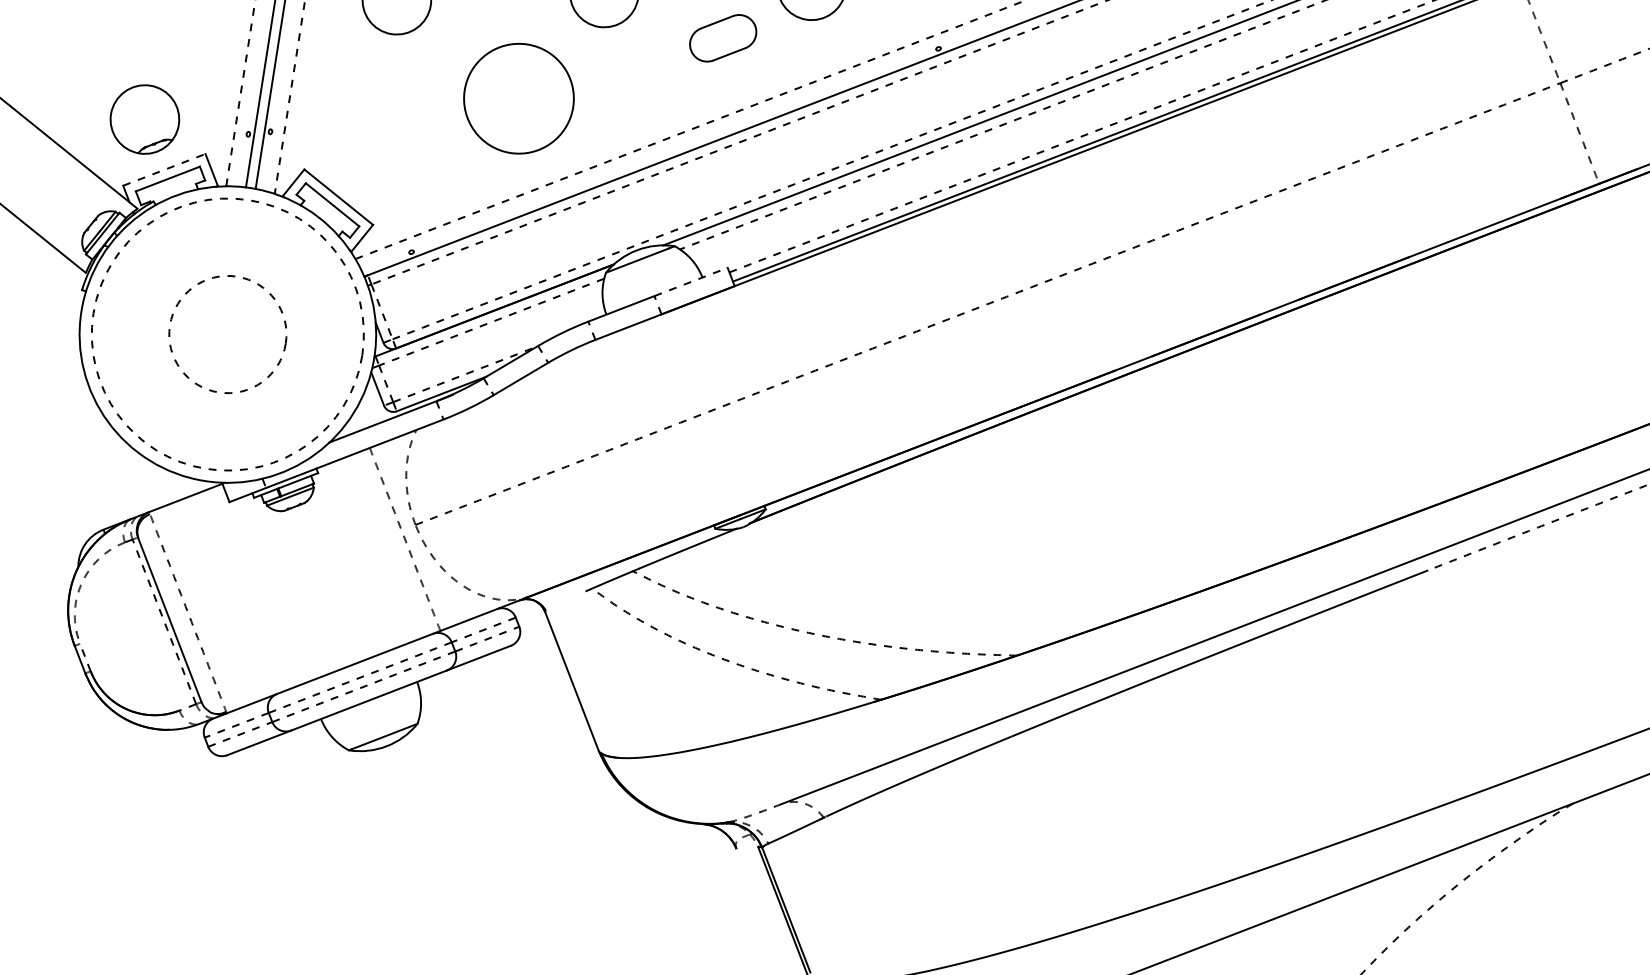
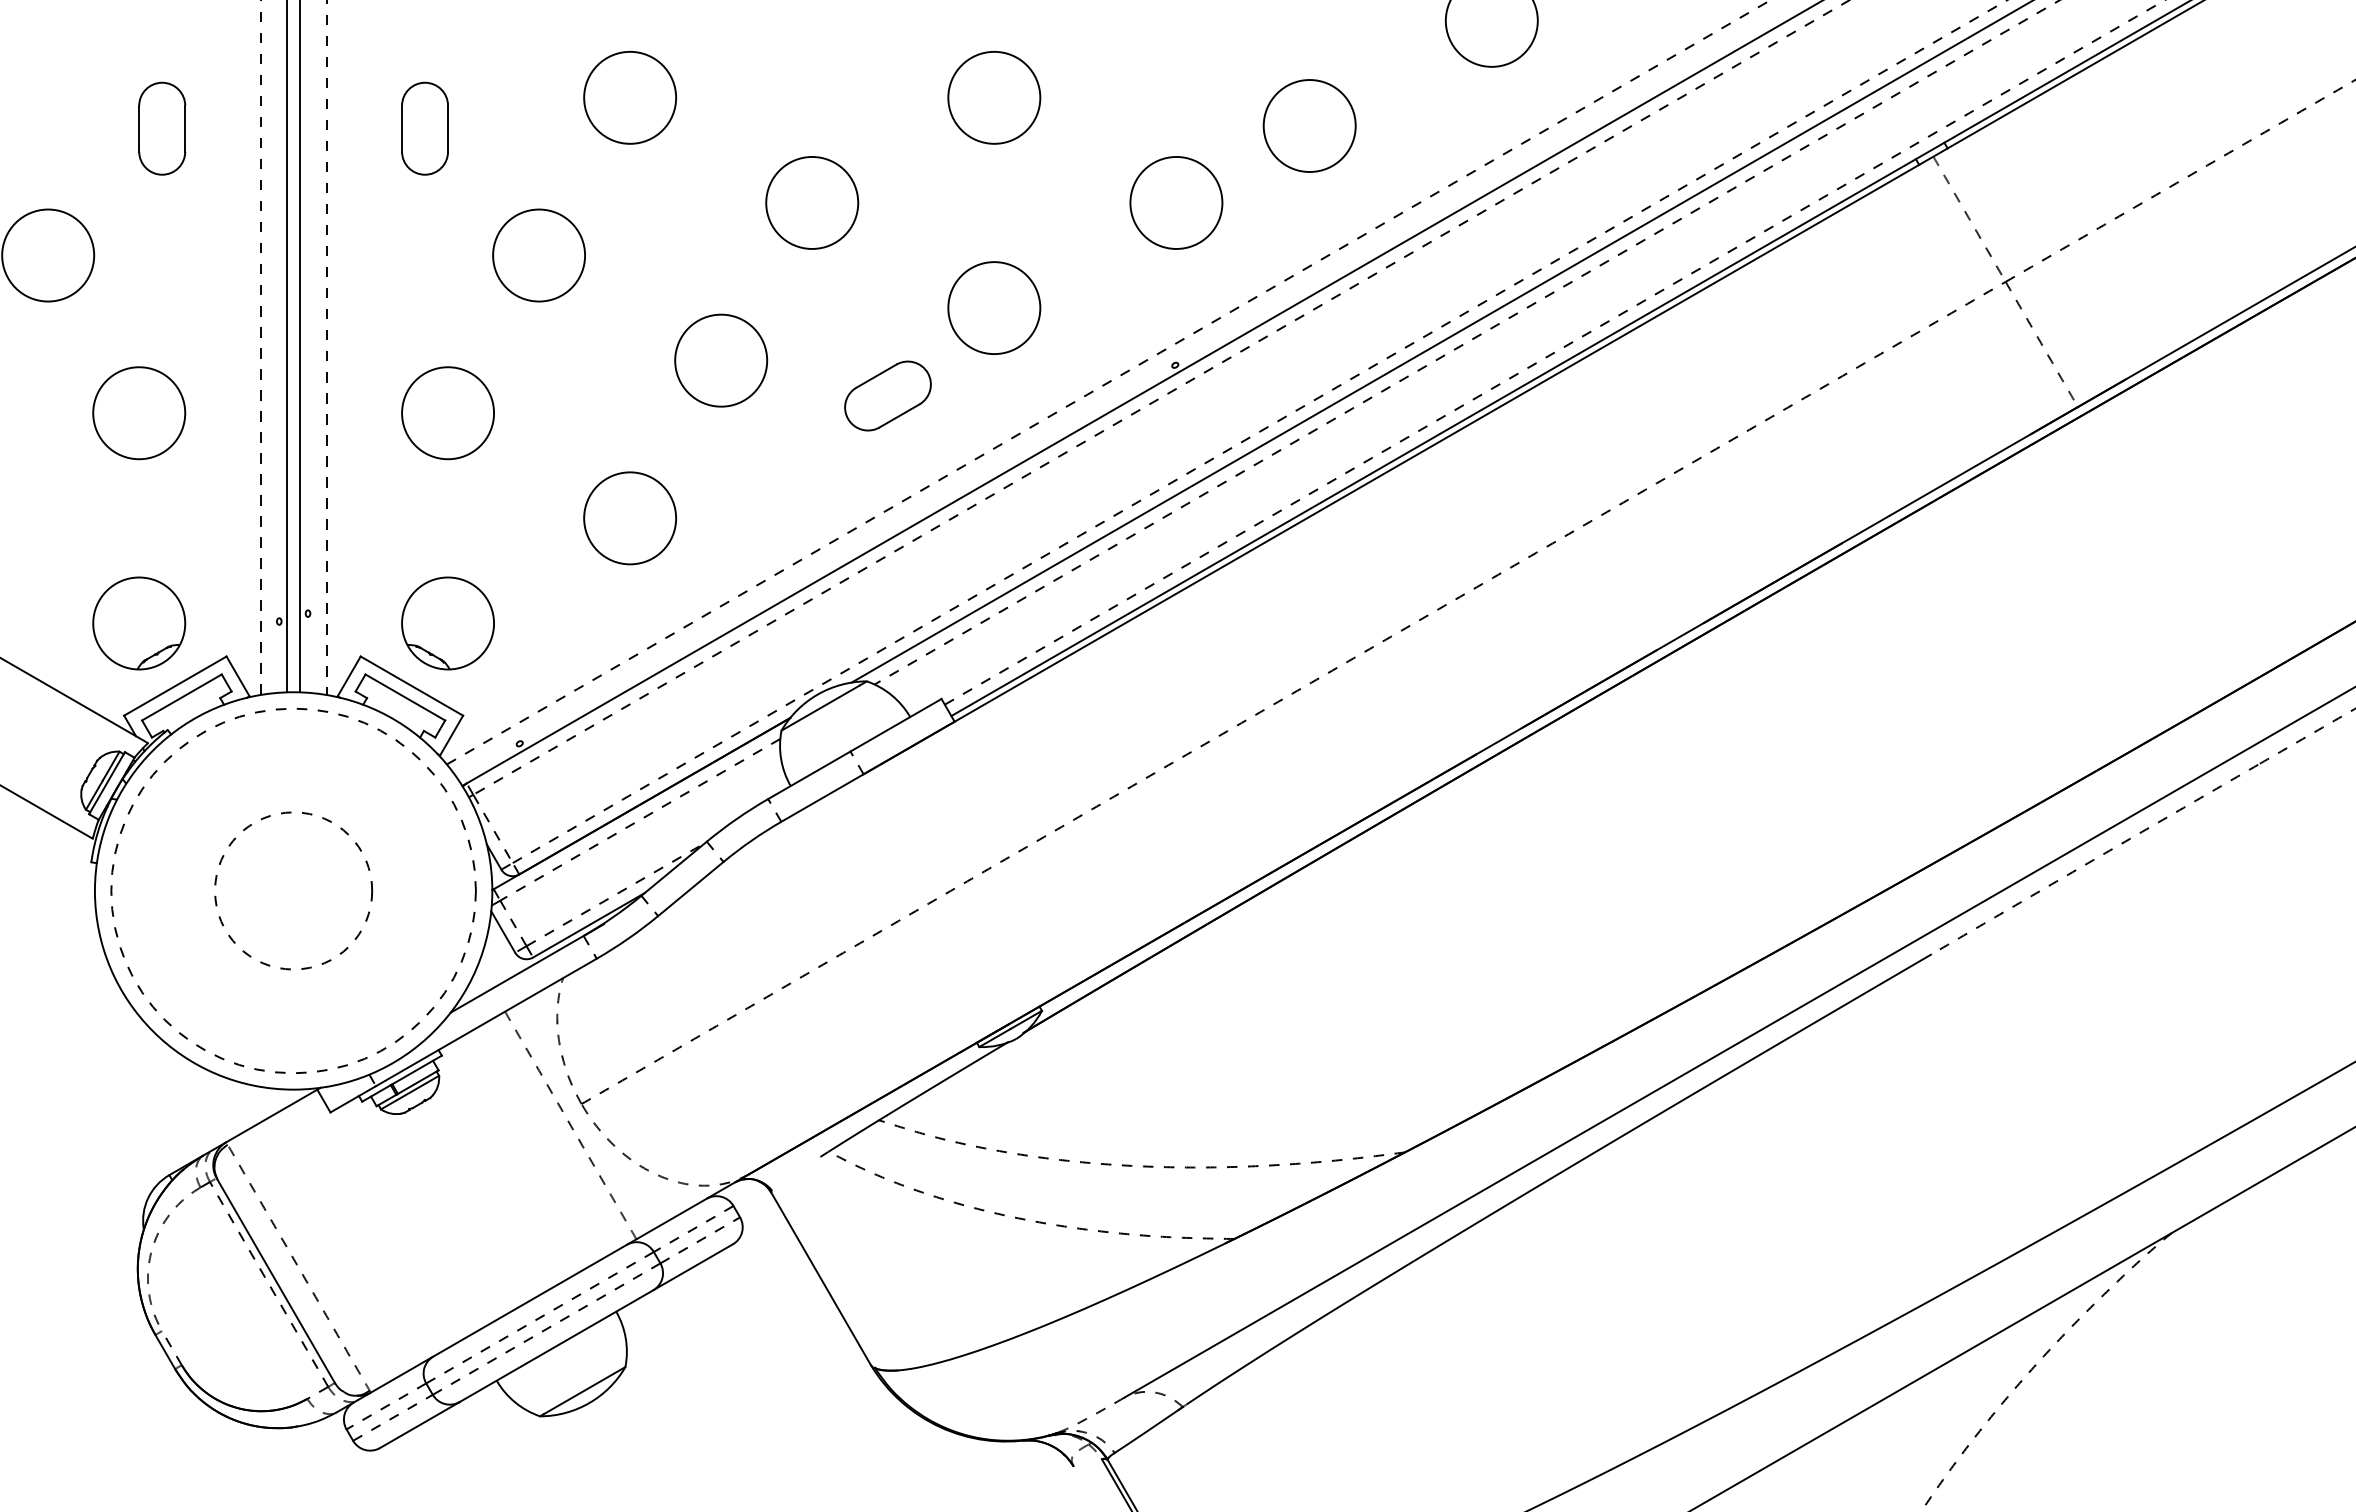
circle: (519, 98) -> (630, 518), size x0.62
part: (372, 155) -> (447, 623), added
line: (164, 169) -> (175, 685), dashed -> solid
line: (691, 282) -> (896, 725), dashed -> solid

